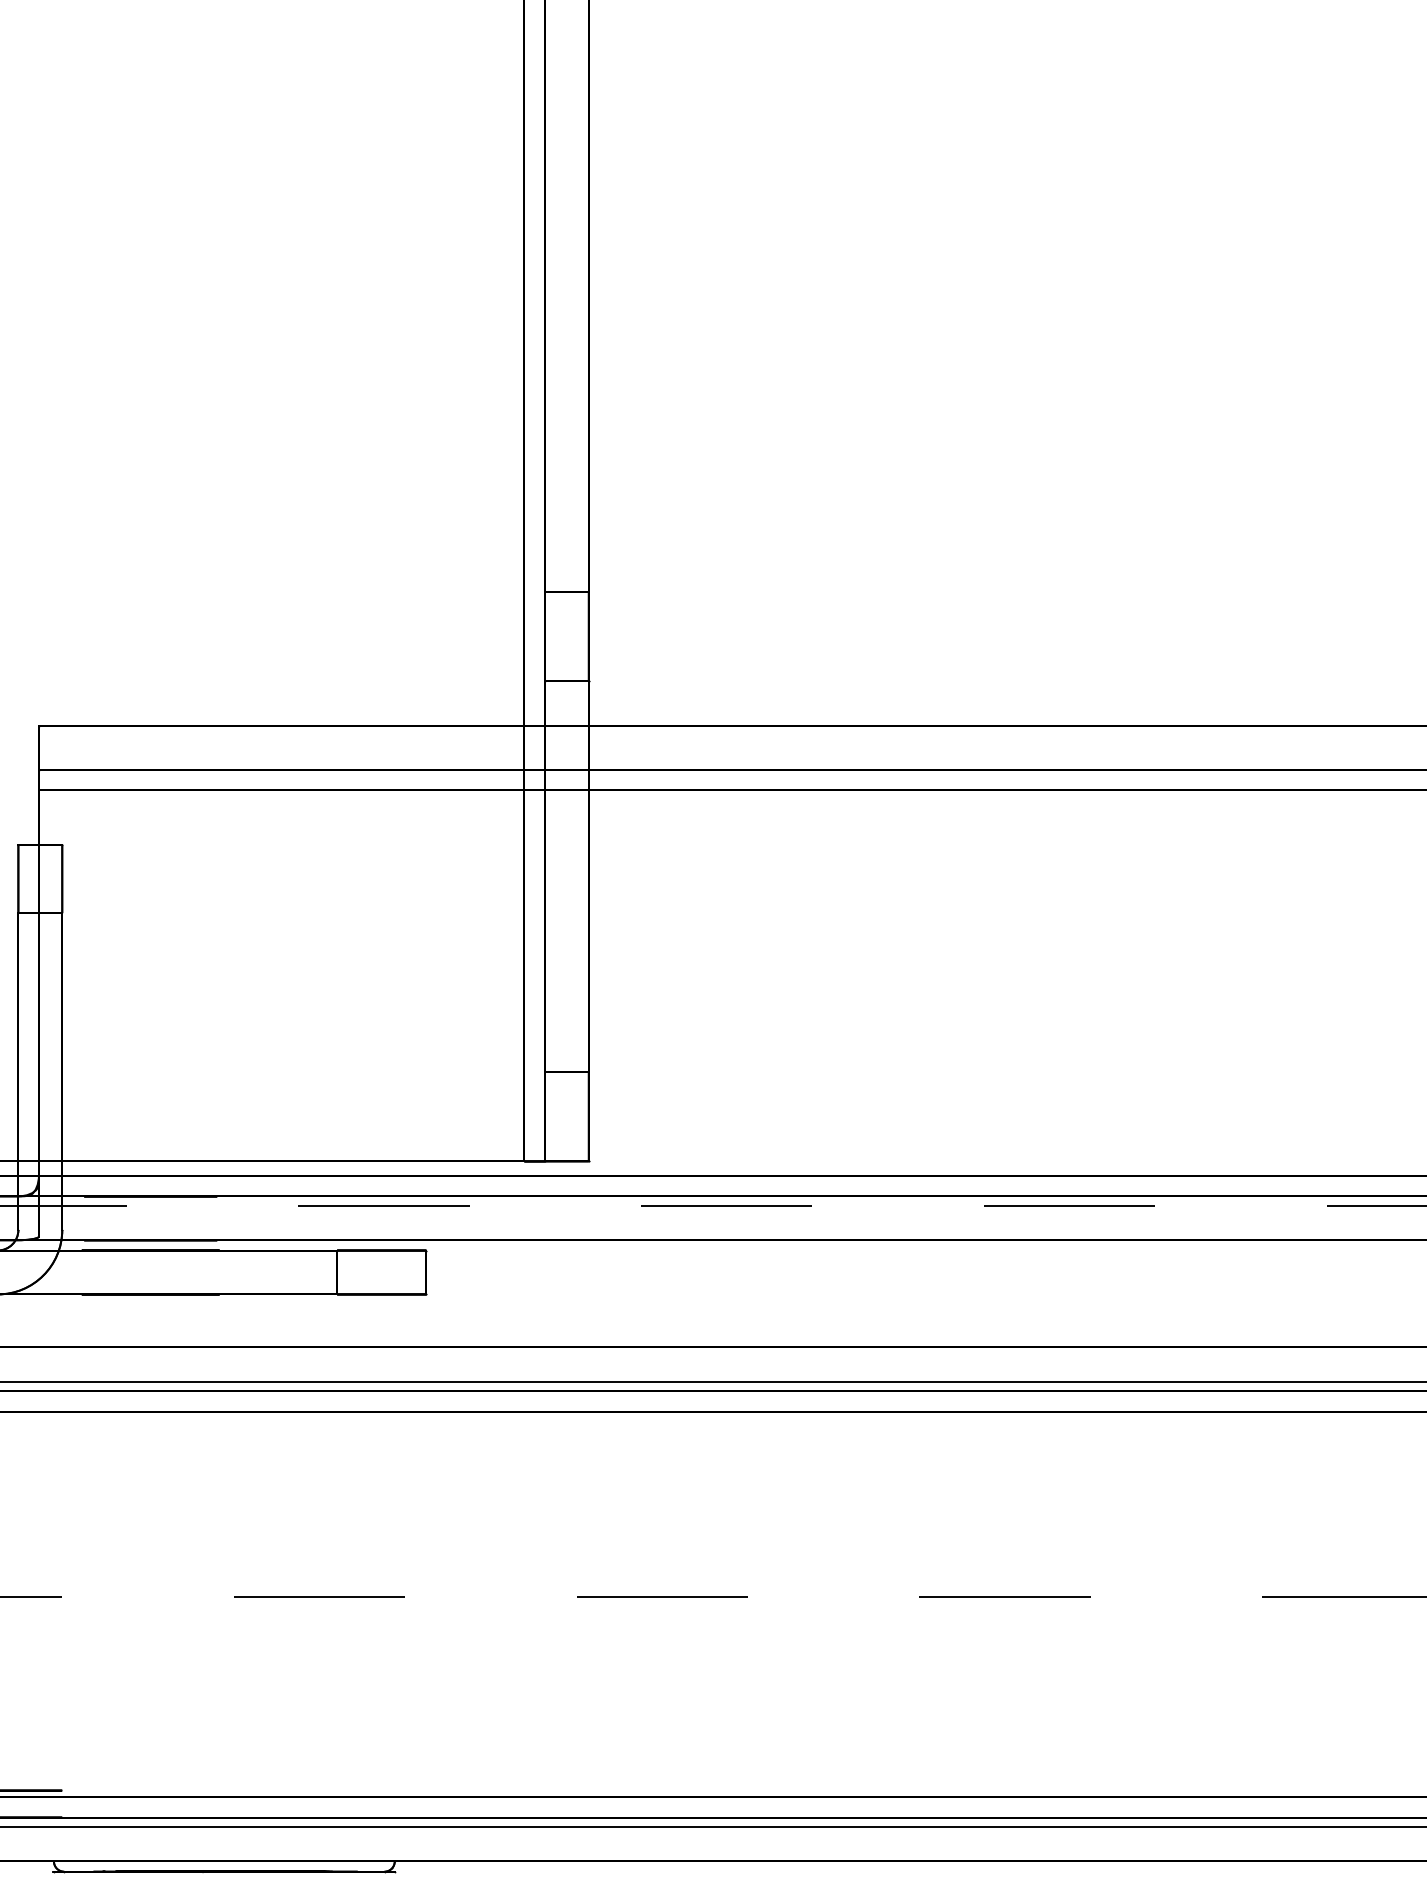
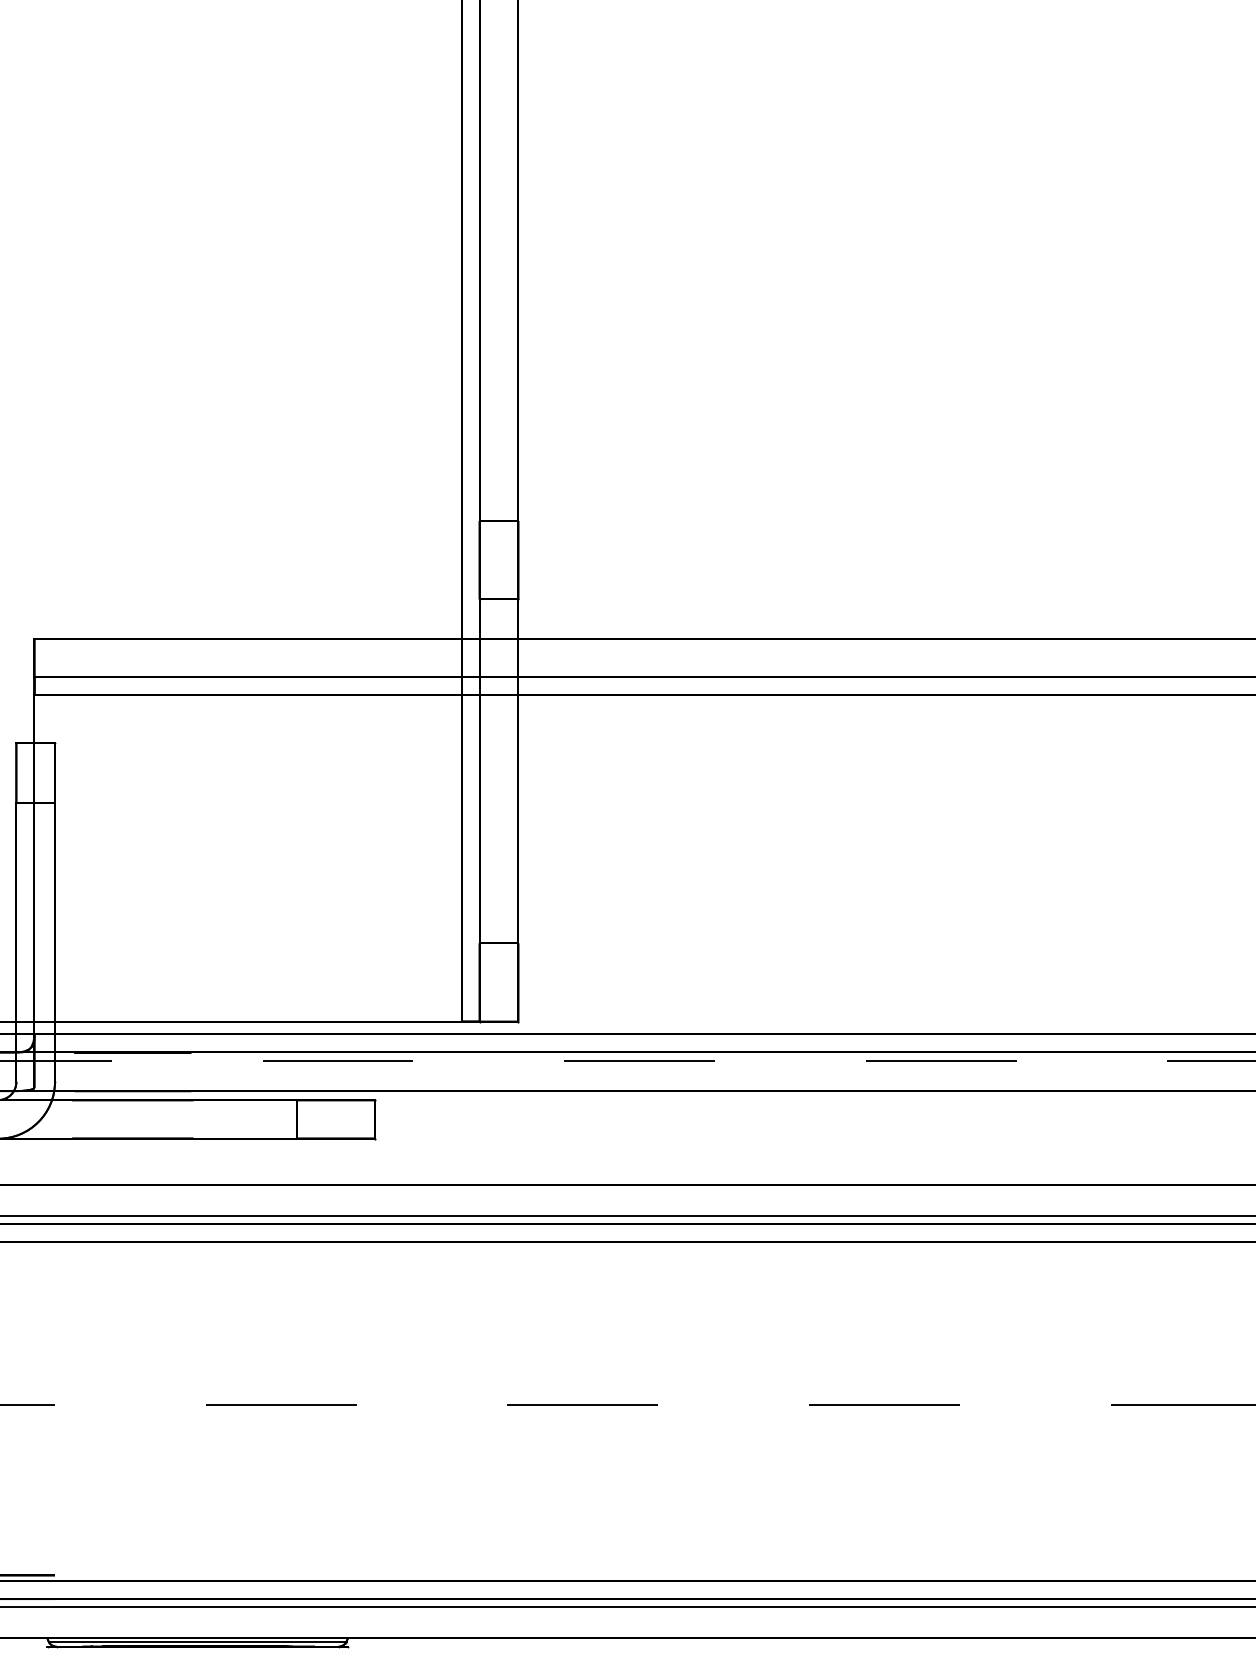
line: (224, 1866) -> (197, 1642), added

